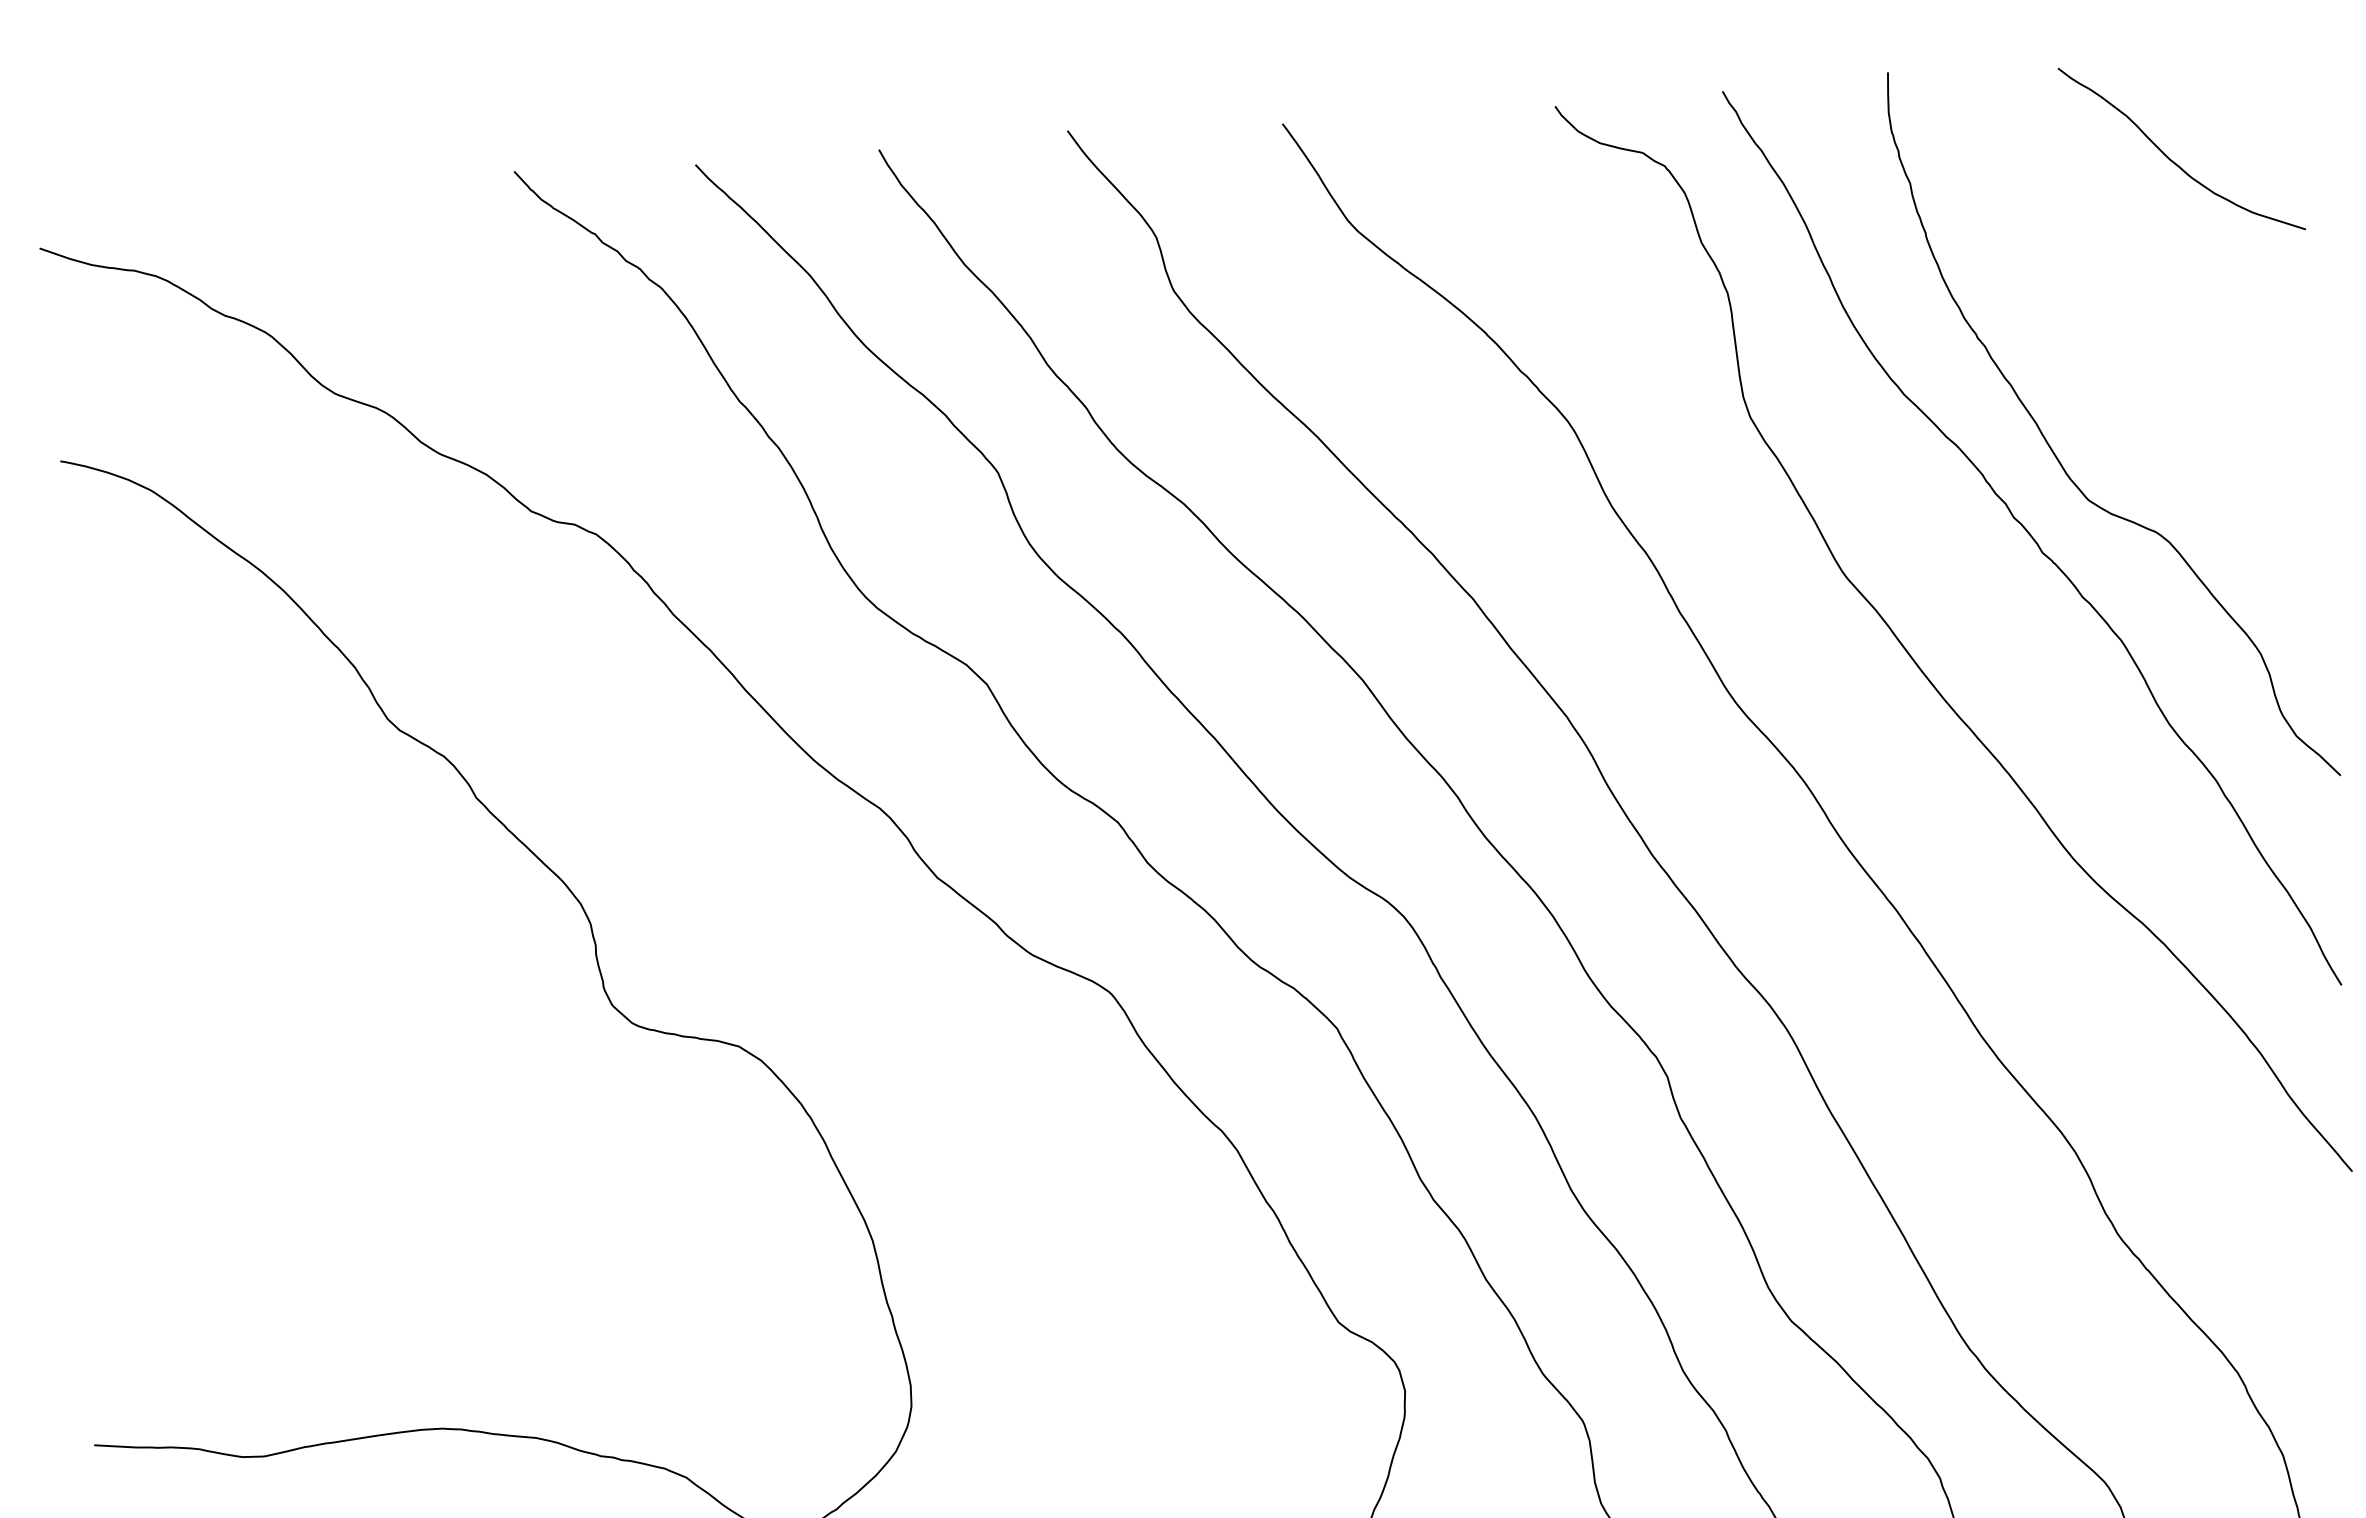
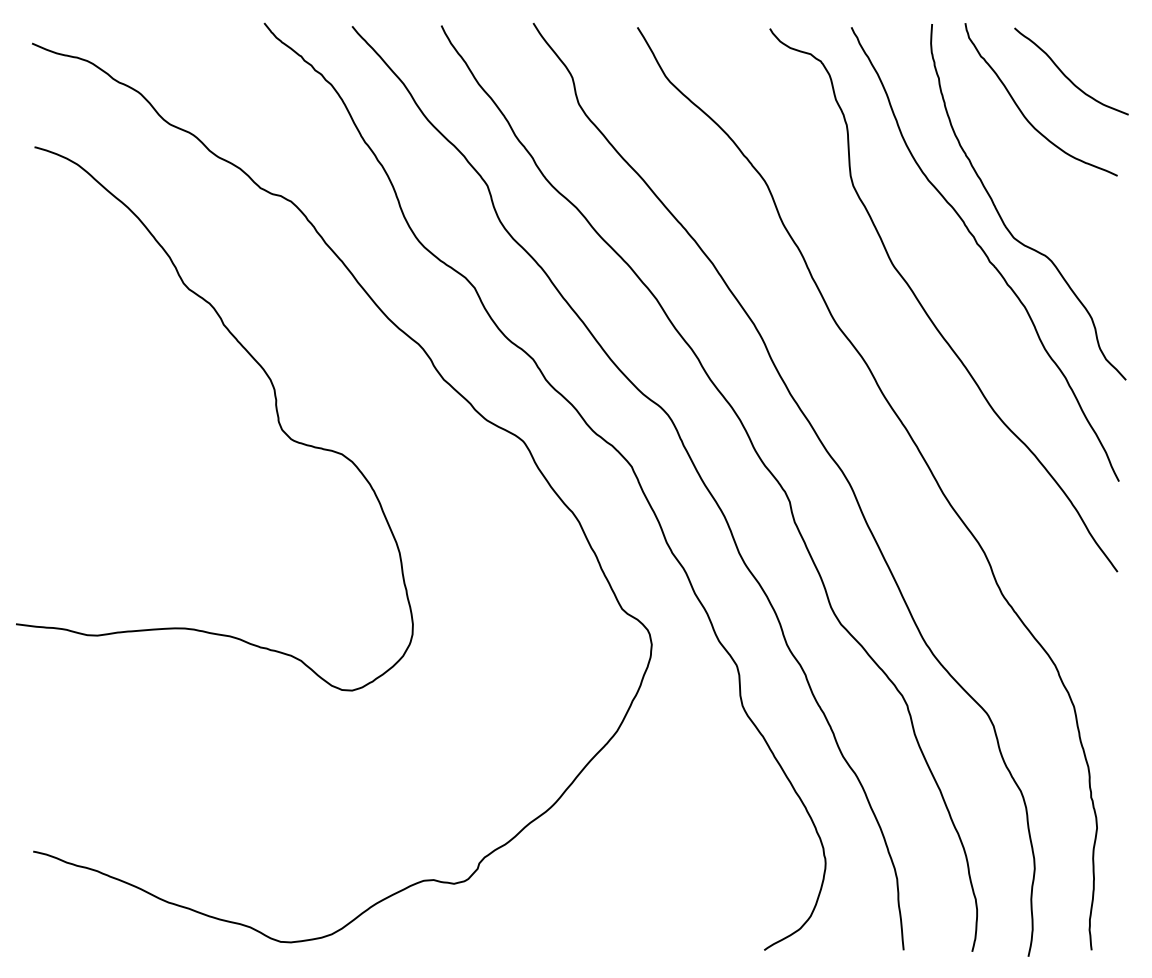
curve: (2087, 238) -> (1022, 111), added

